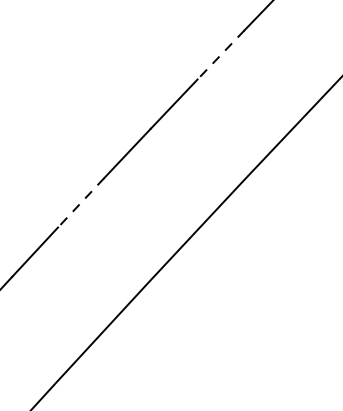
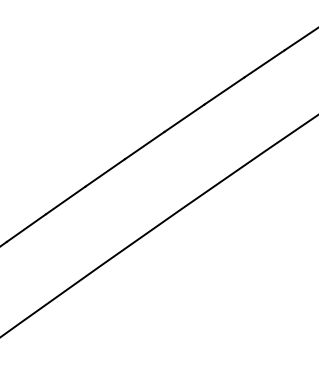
line: (221, 55) -> (184, 118), dashed -> solid
line: (80, 202) -> (65, 200), dashed -> solid

